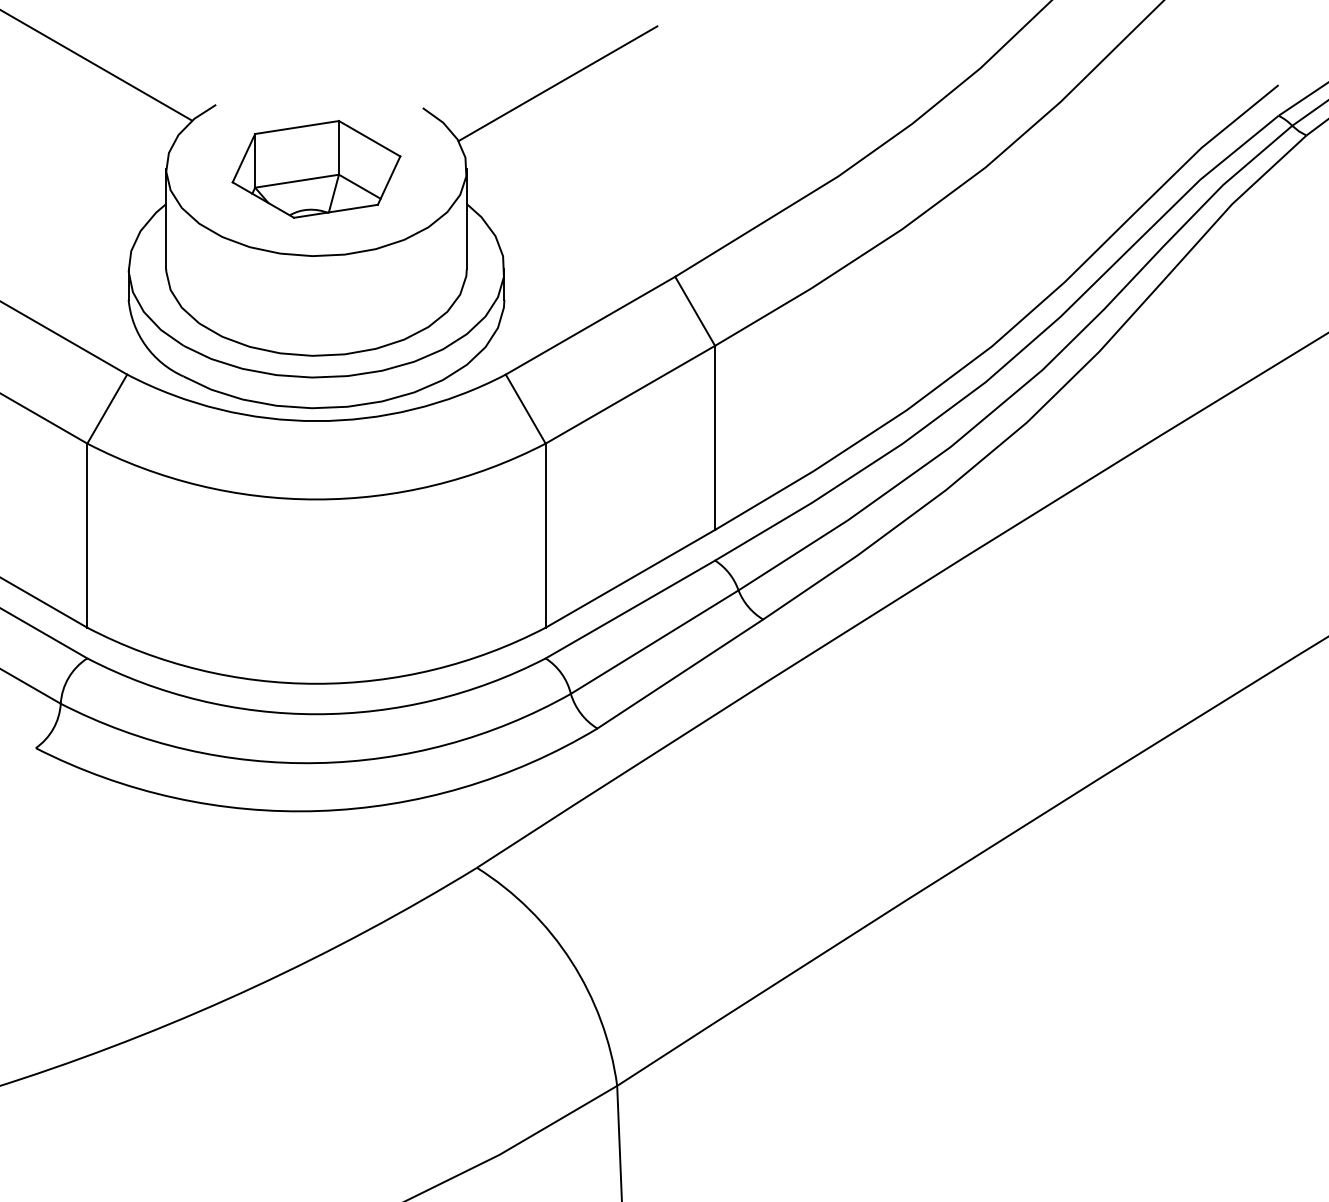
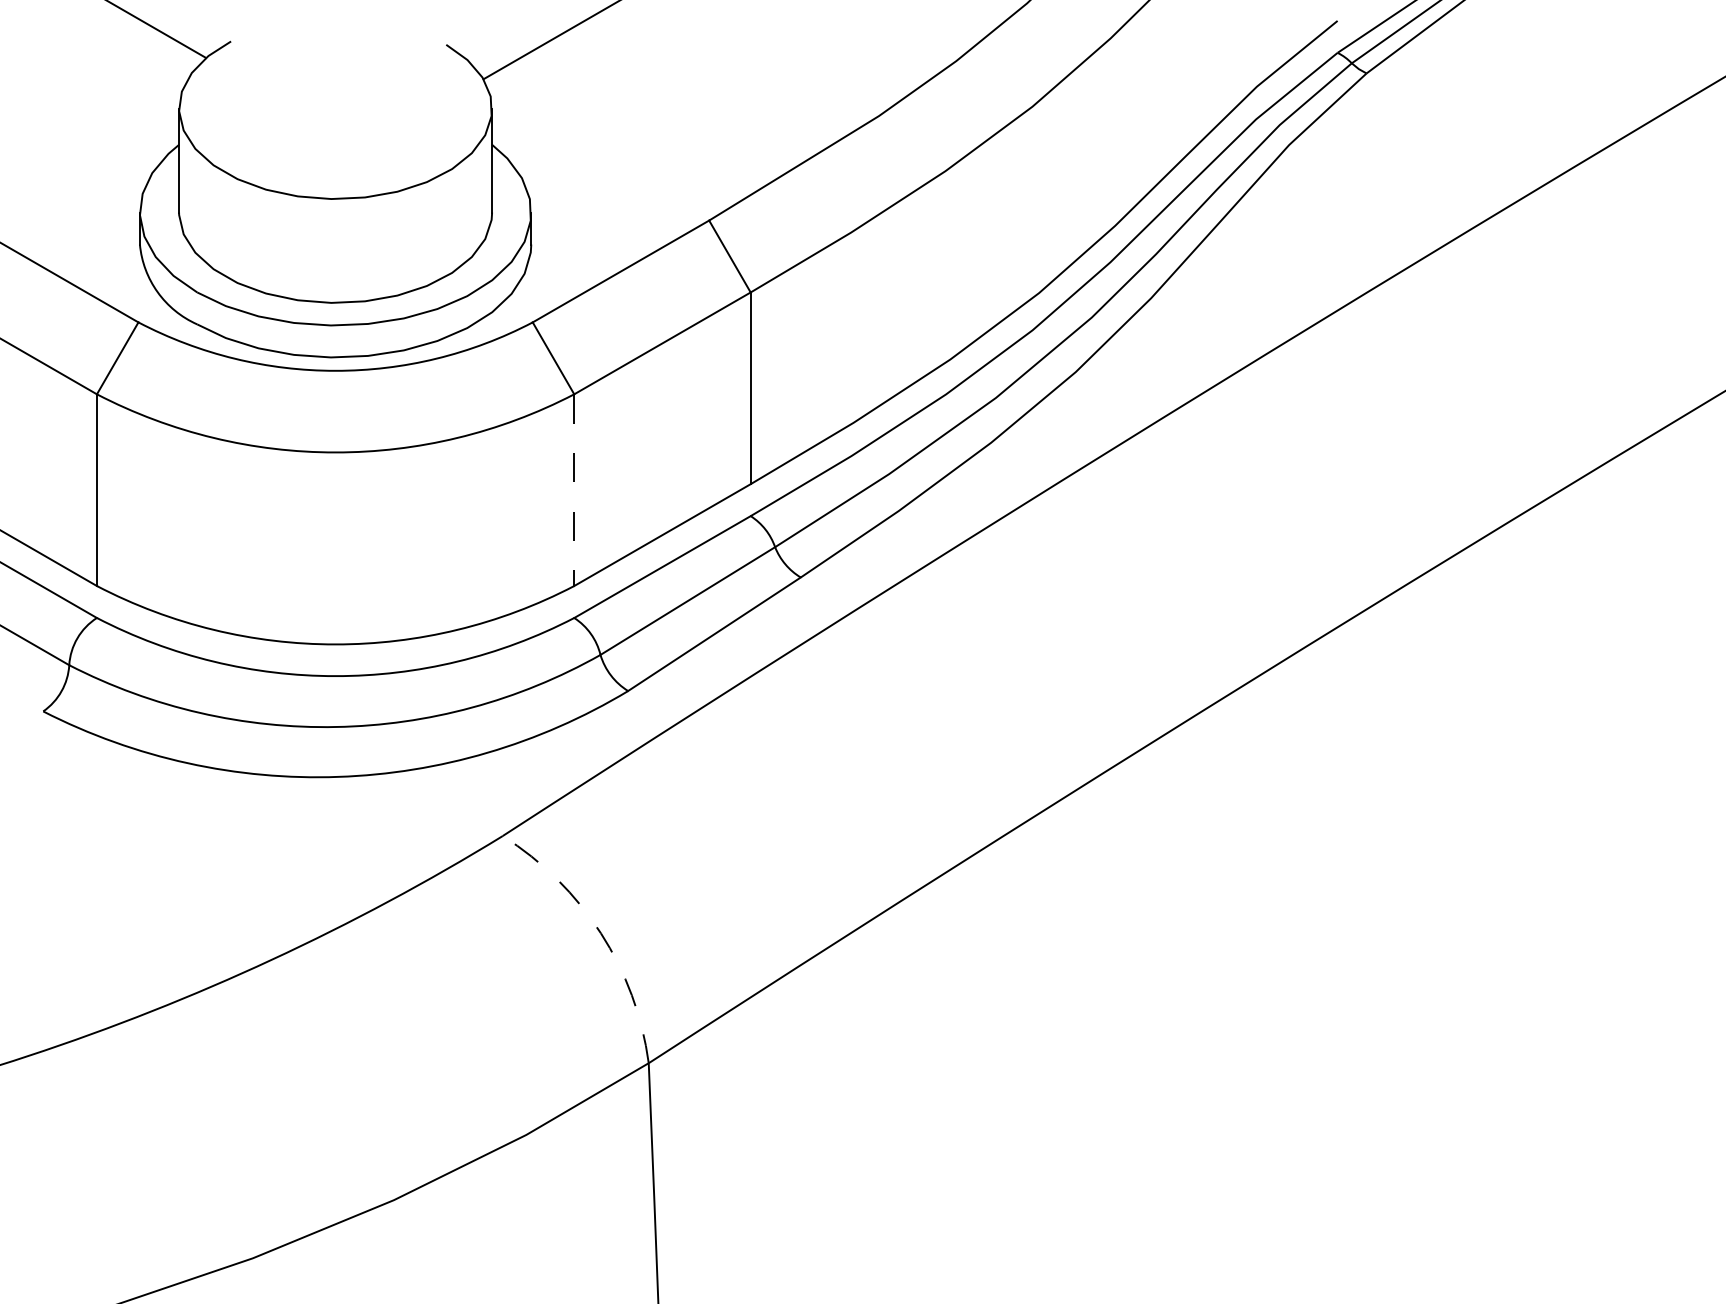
part: (316, 169) -> (335, 108), removed
line: (545, 535) -> (574, 490), solid -> dashed
arc: (570, 961) -> (600, 933), solid -> dashed

